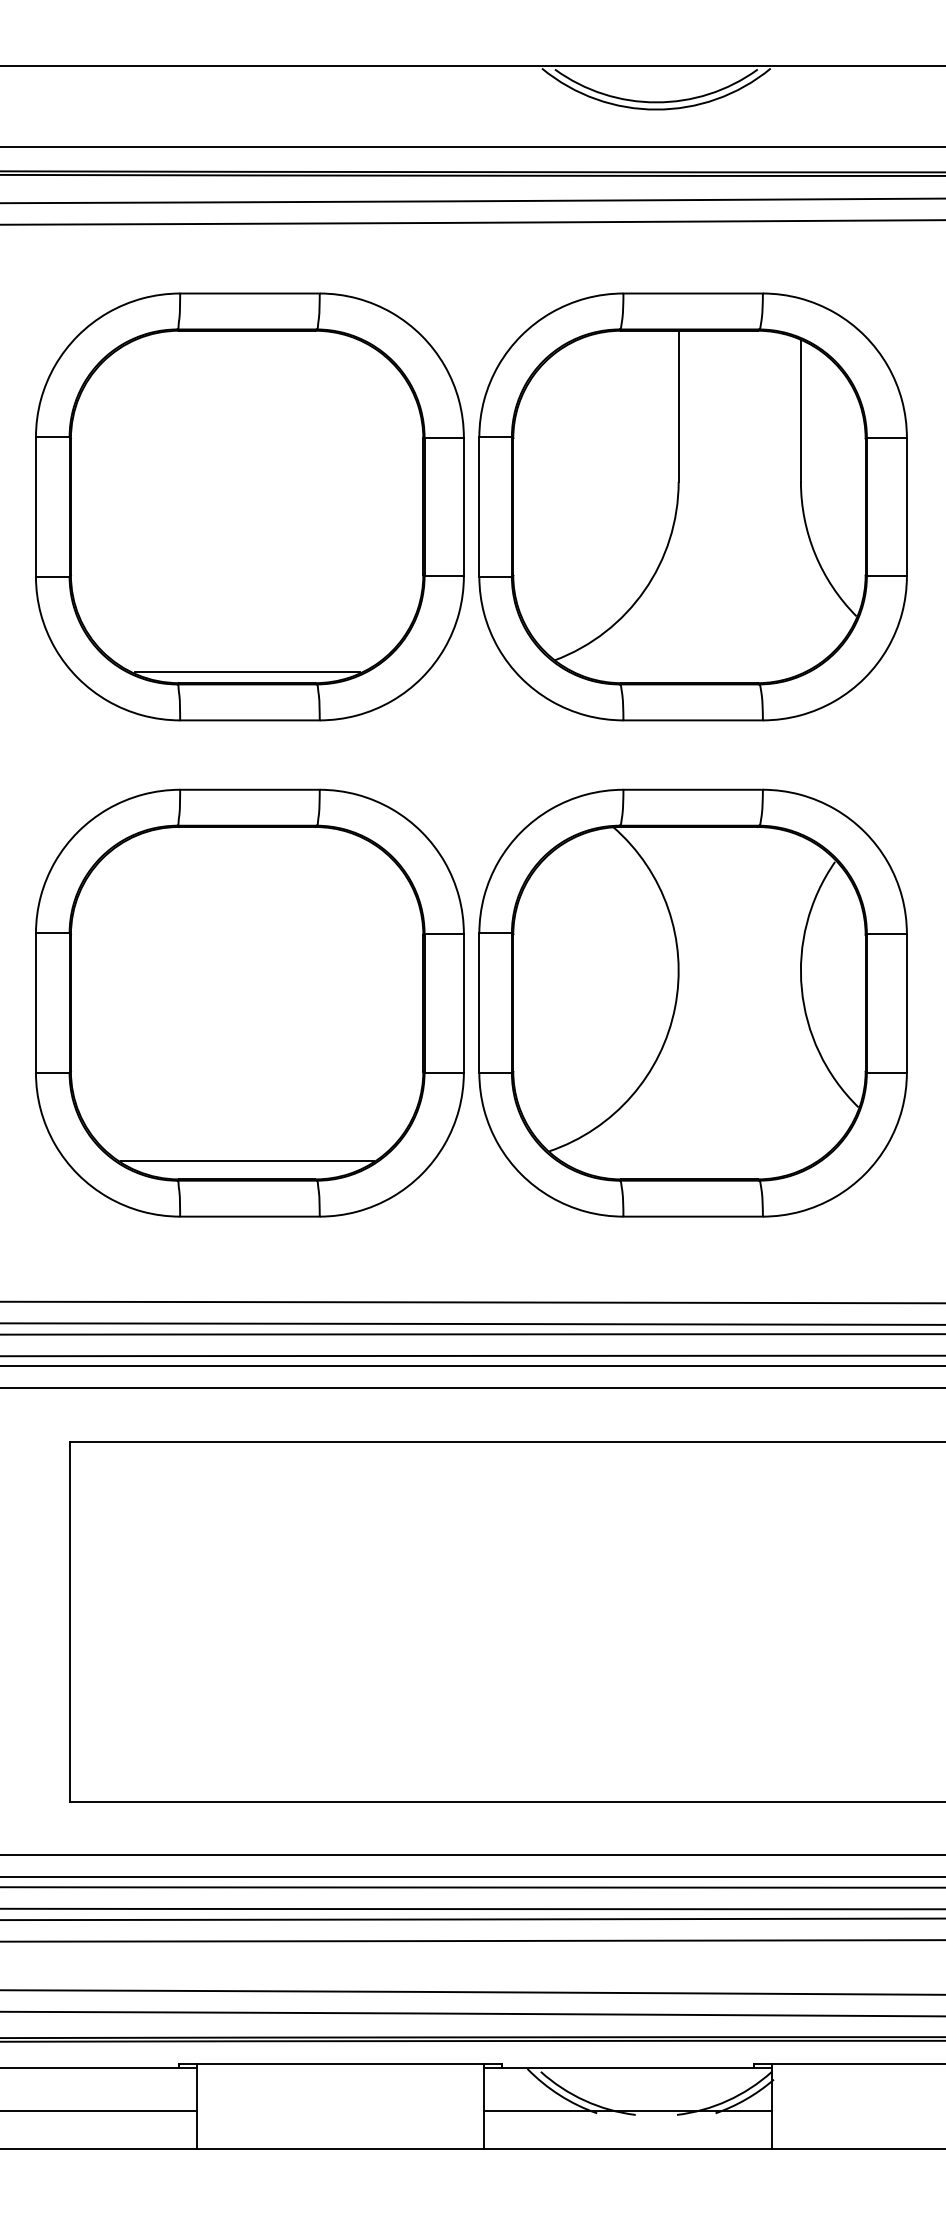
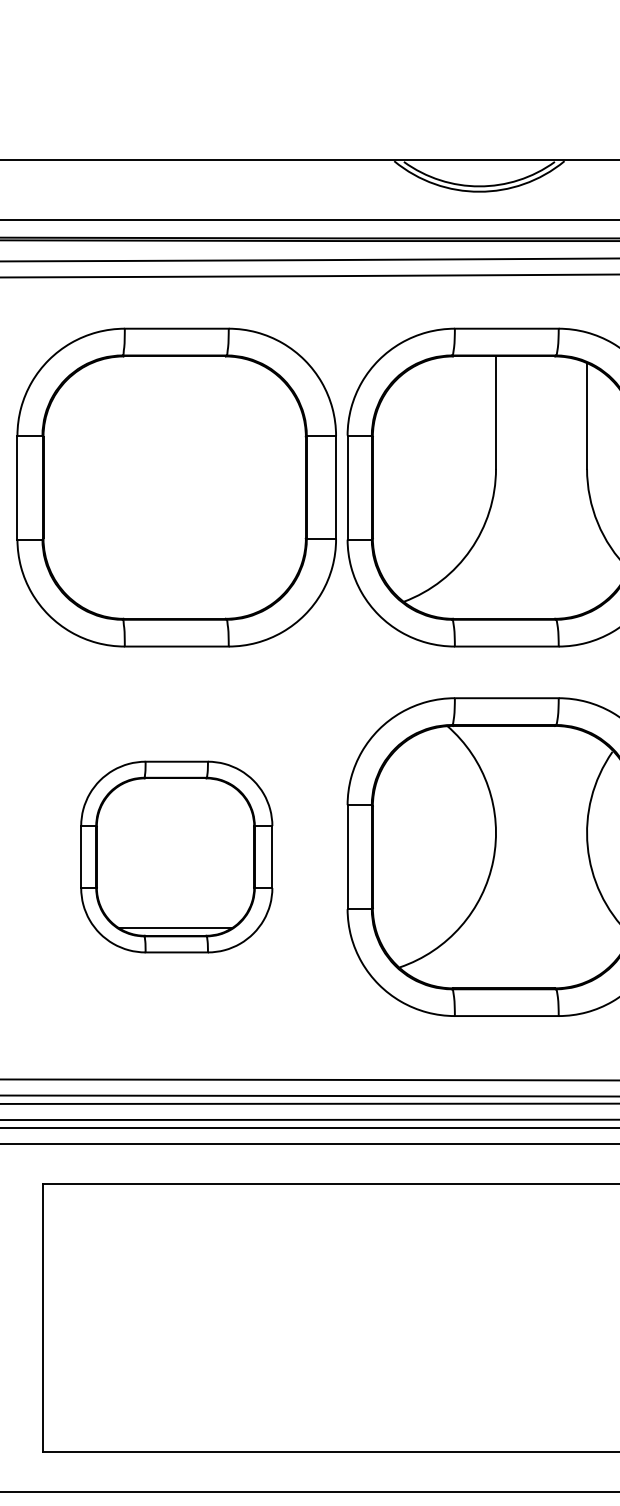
line: (246, 672) -> (174, 610), removed
part: (249, 1002) -> (176, 856), size x0.6

